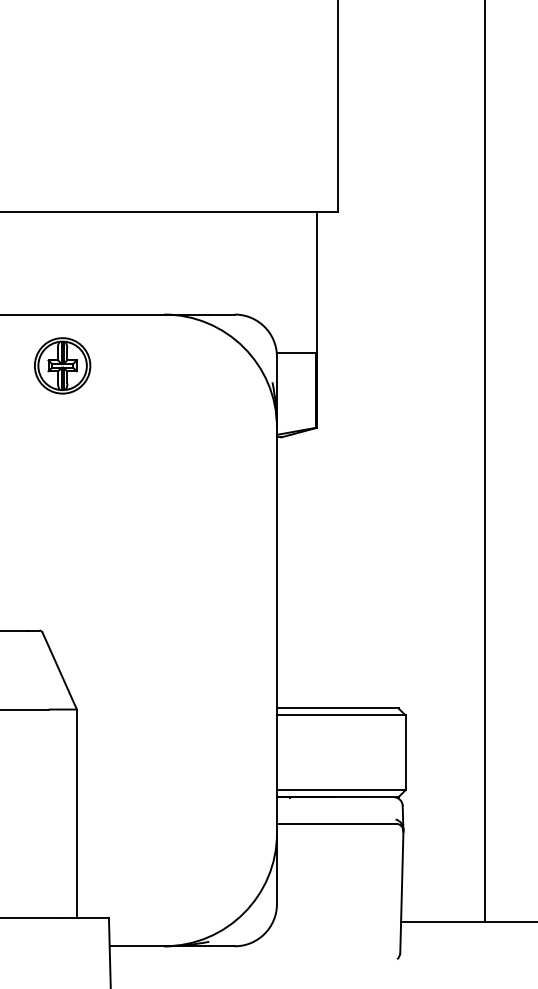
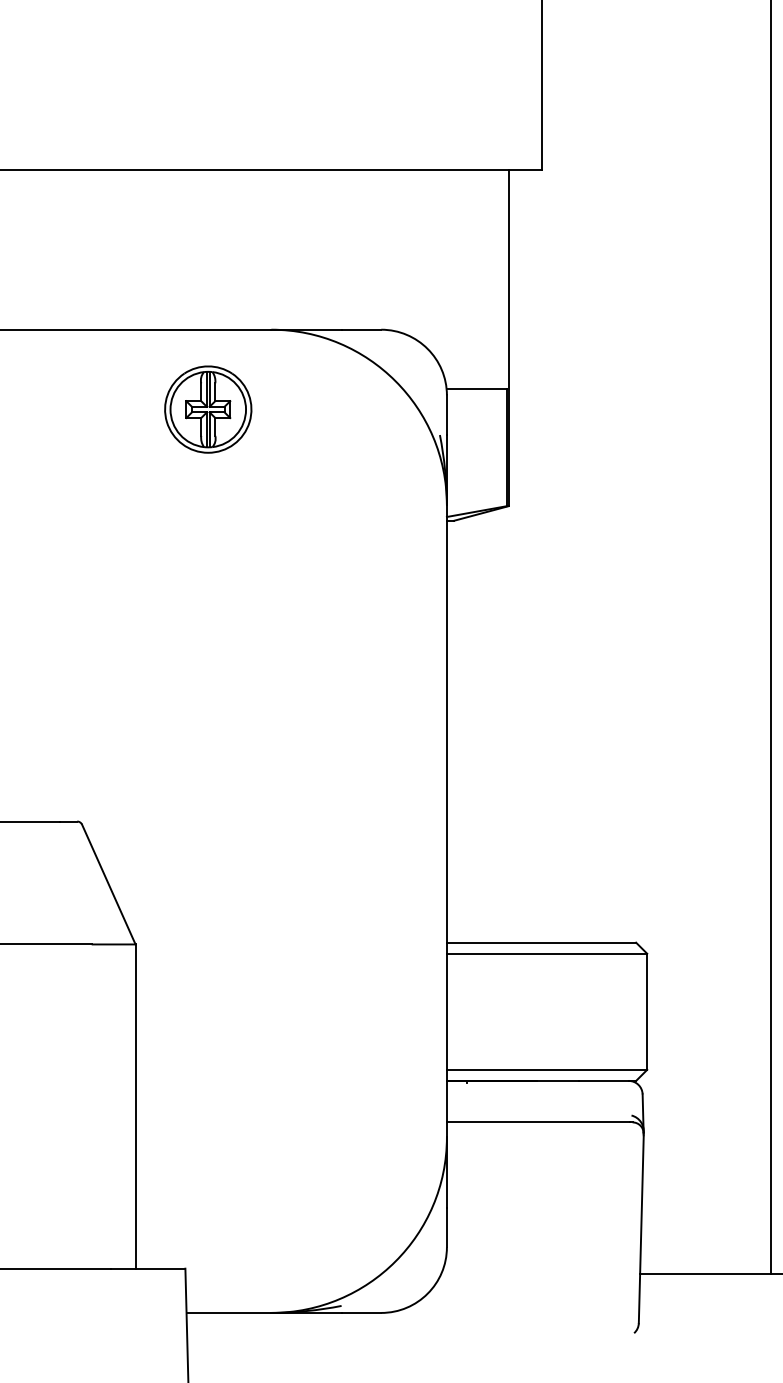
part: (62, 365) -> (208, 408), moved

